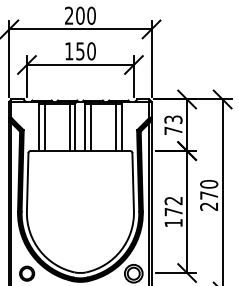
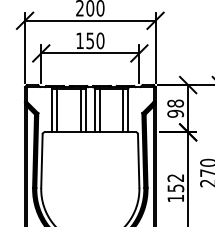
text: (173, 125) -> (175, 108), 73 -> 98
text: (173, 212) -> (175, 188), 172 -> 152

